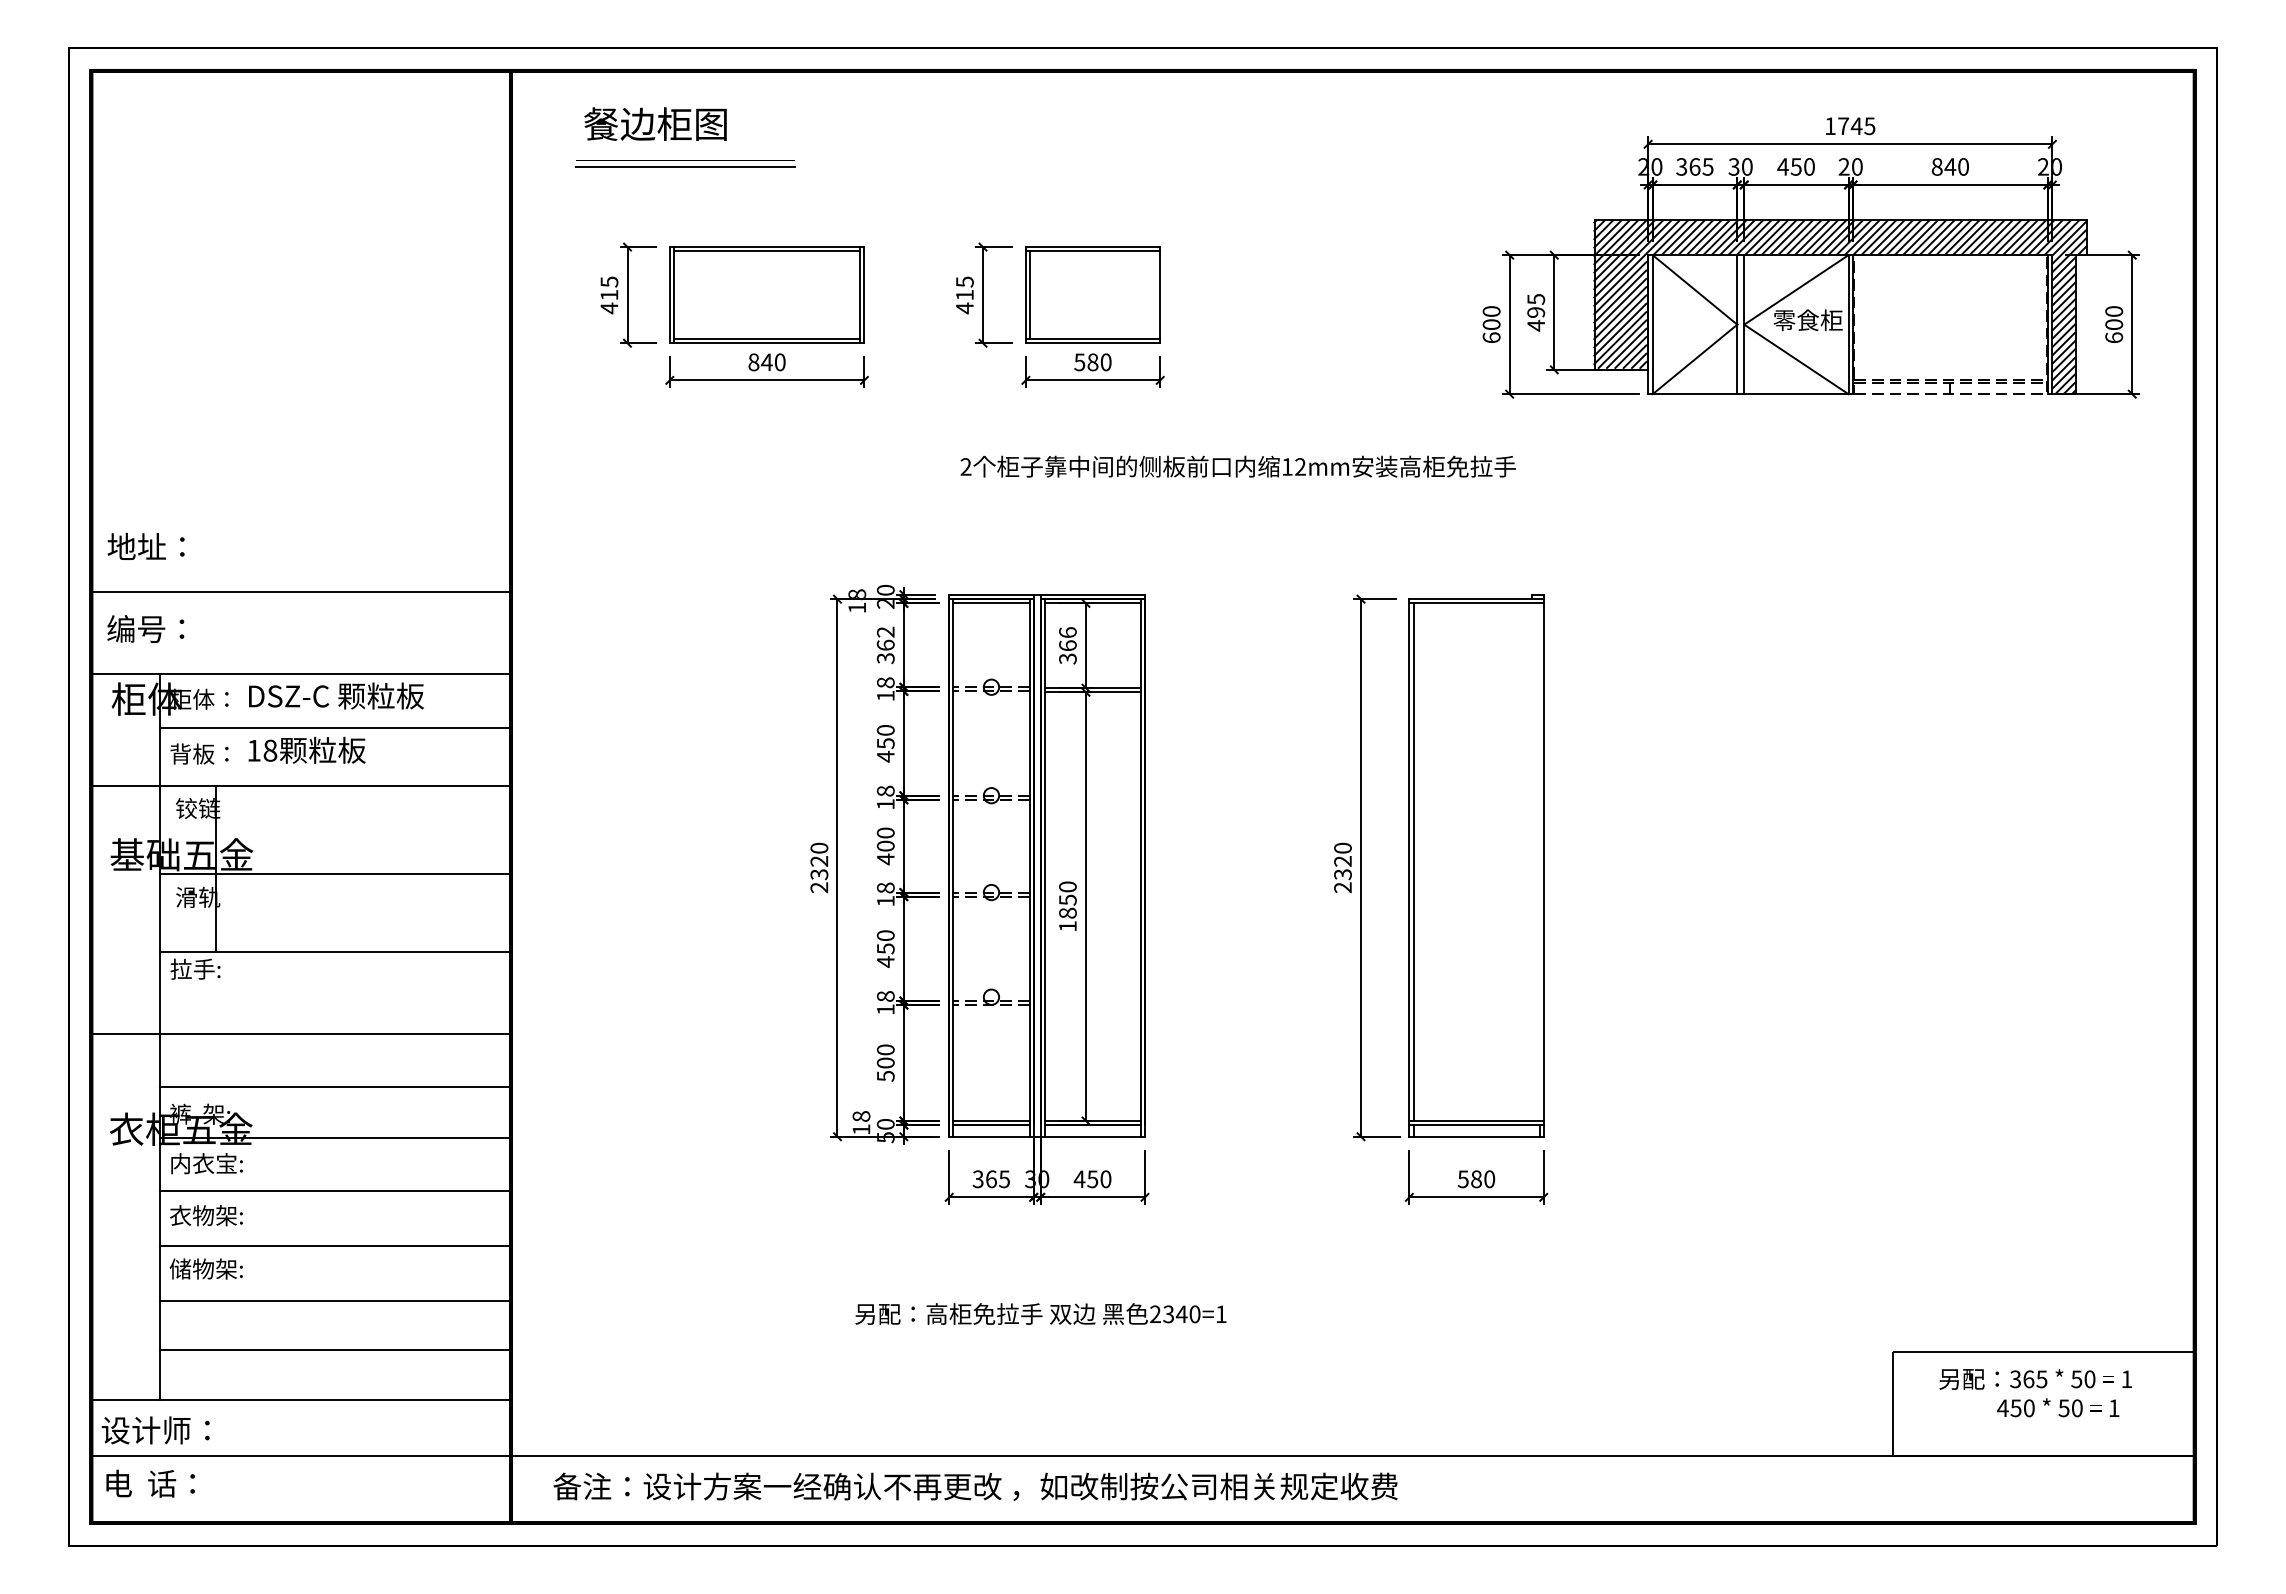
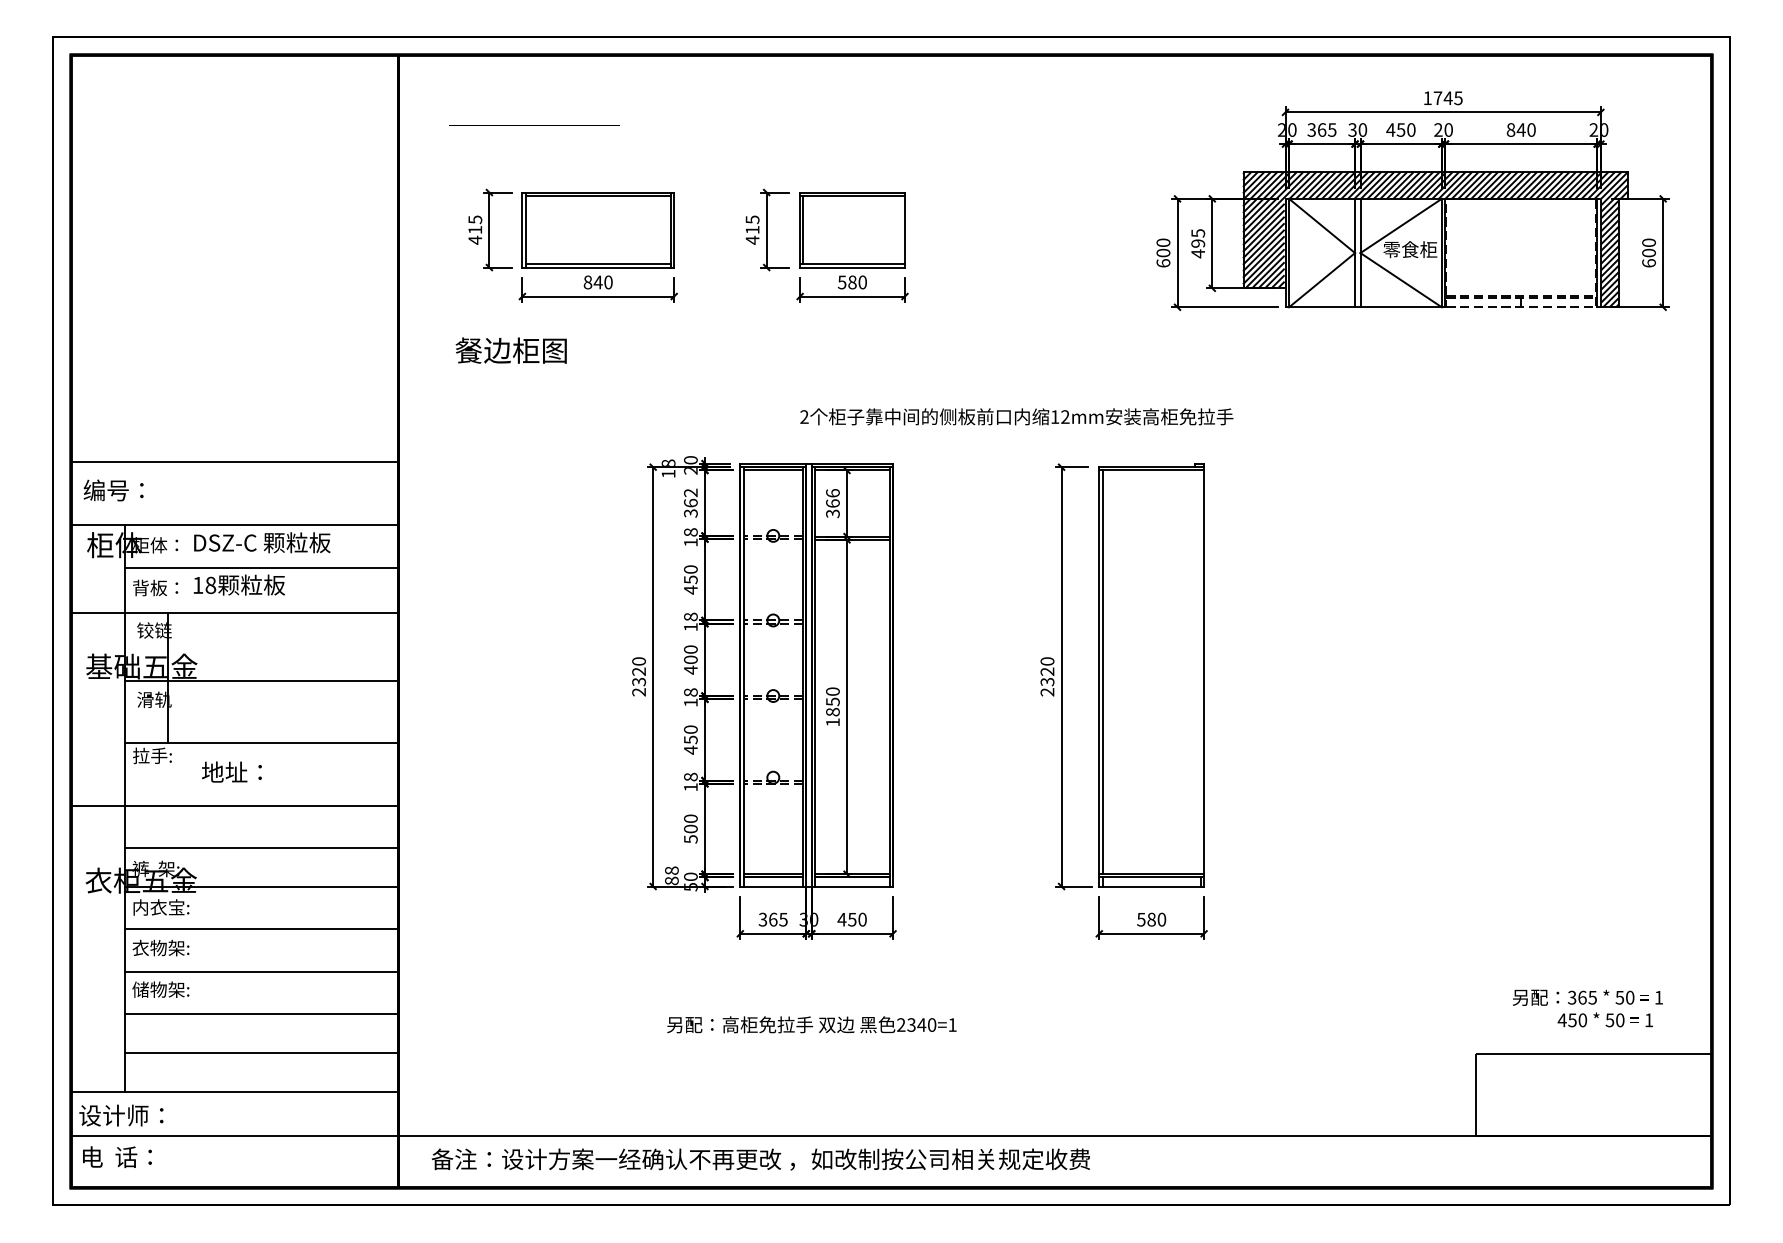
text: (654, 123) -> (510, 350), moved
line: (685, 167) -> (534, 130), removed
text: (1237, 466) -> (1016, 416), moved
text: (145, 545) -> (231, 771), moved
text: (860, 1129) -> (671, 880), 18 -> 88
text: (2035, 1393) -> (1587, 1008), moved

